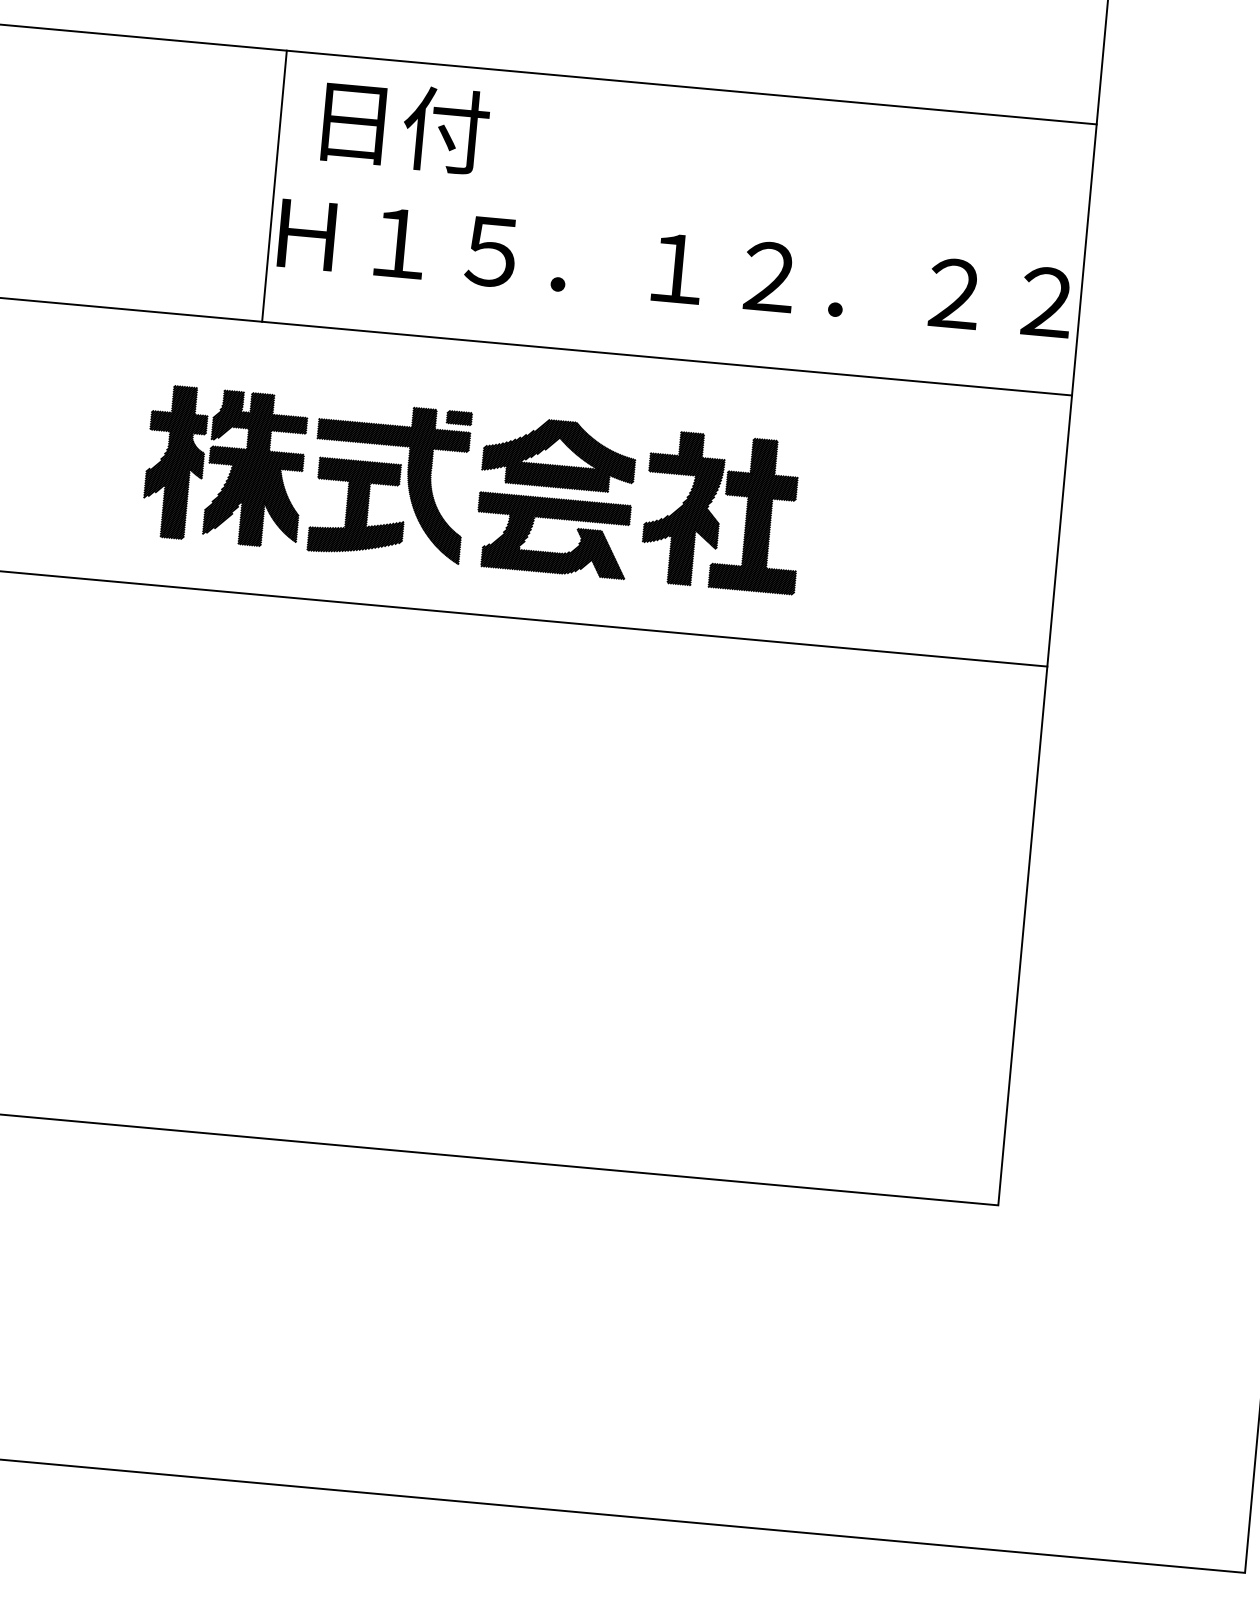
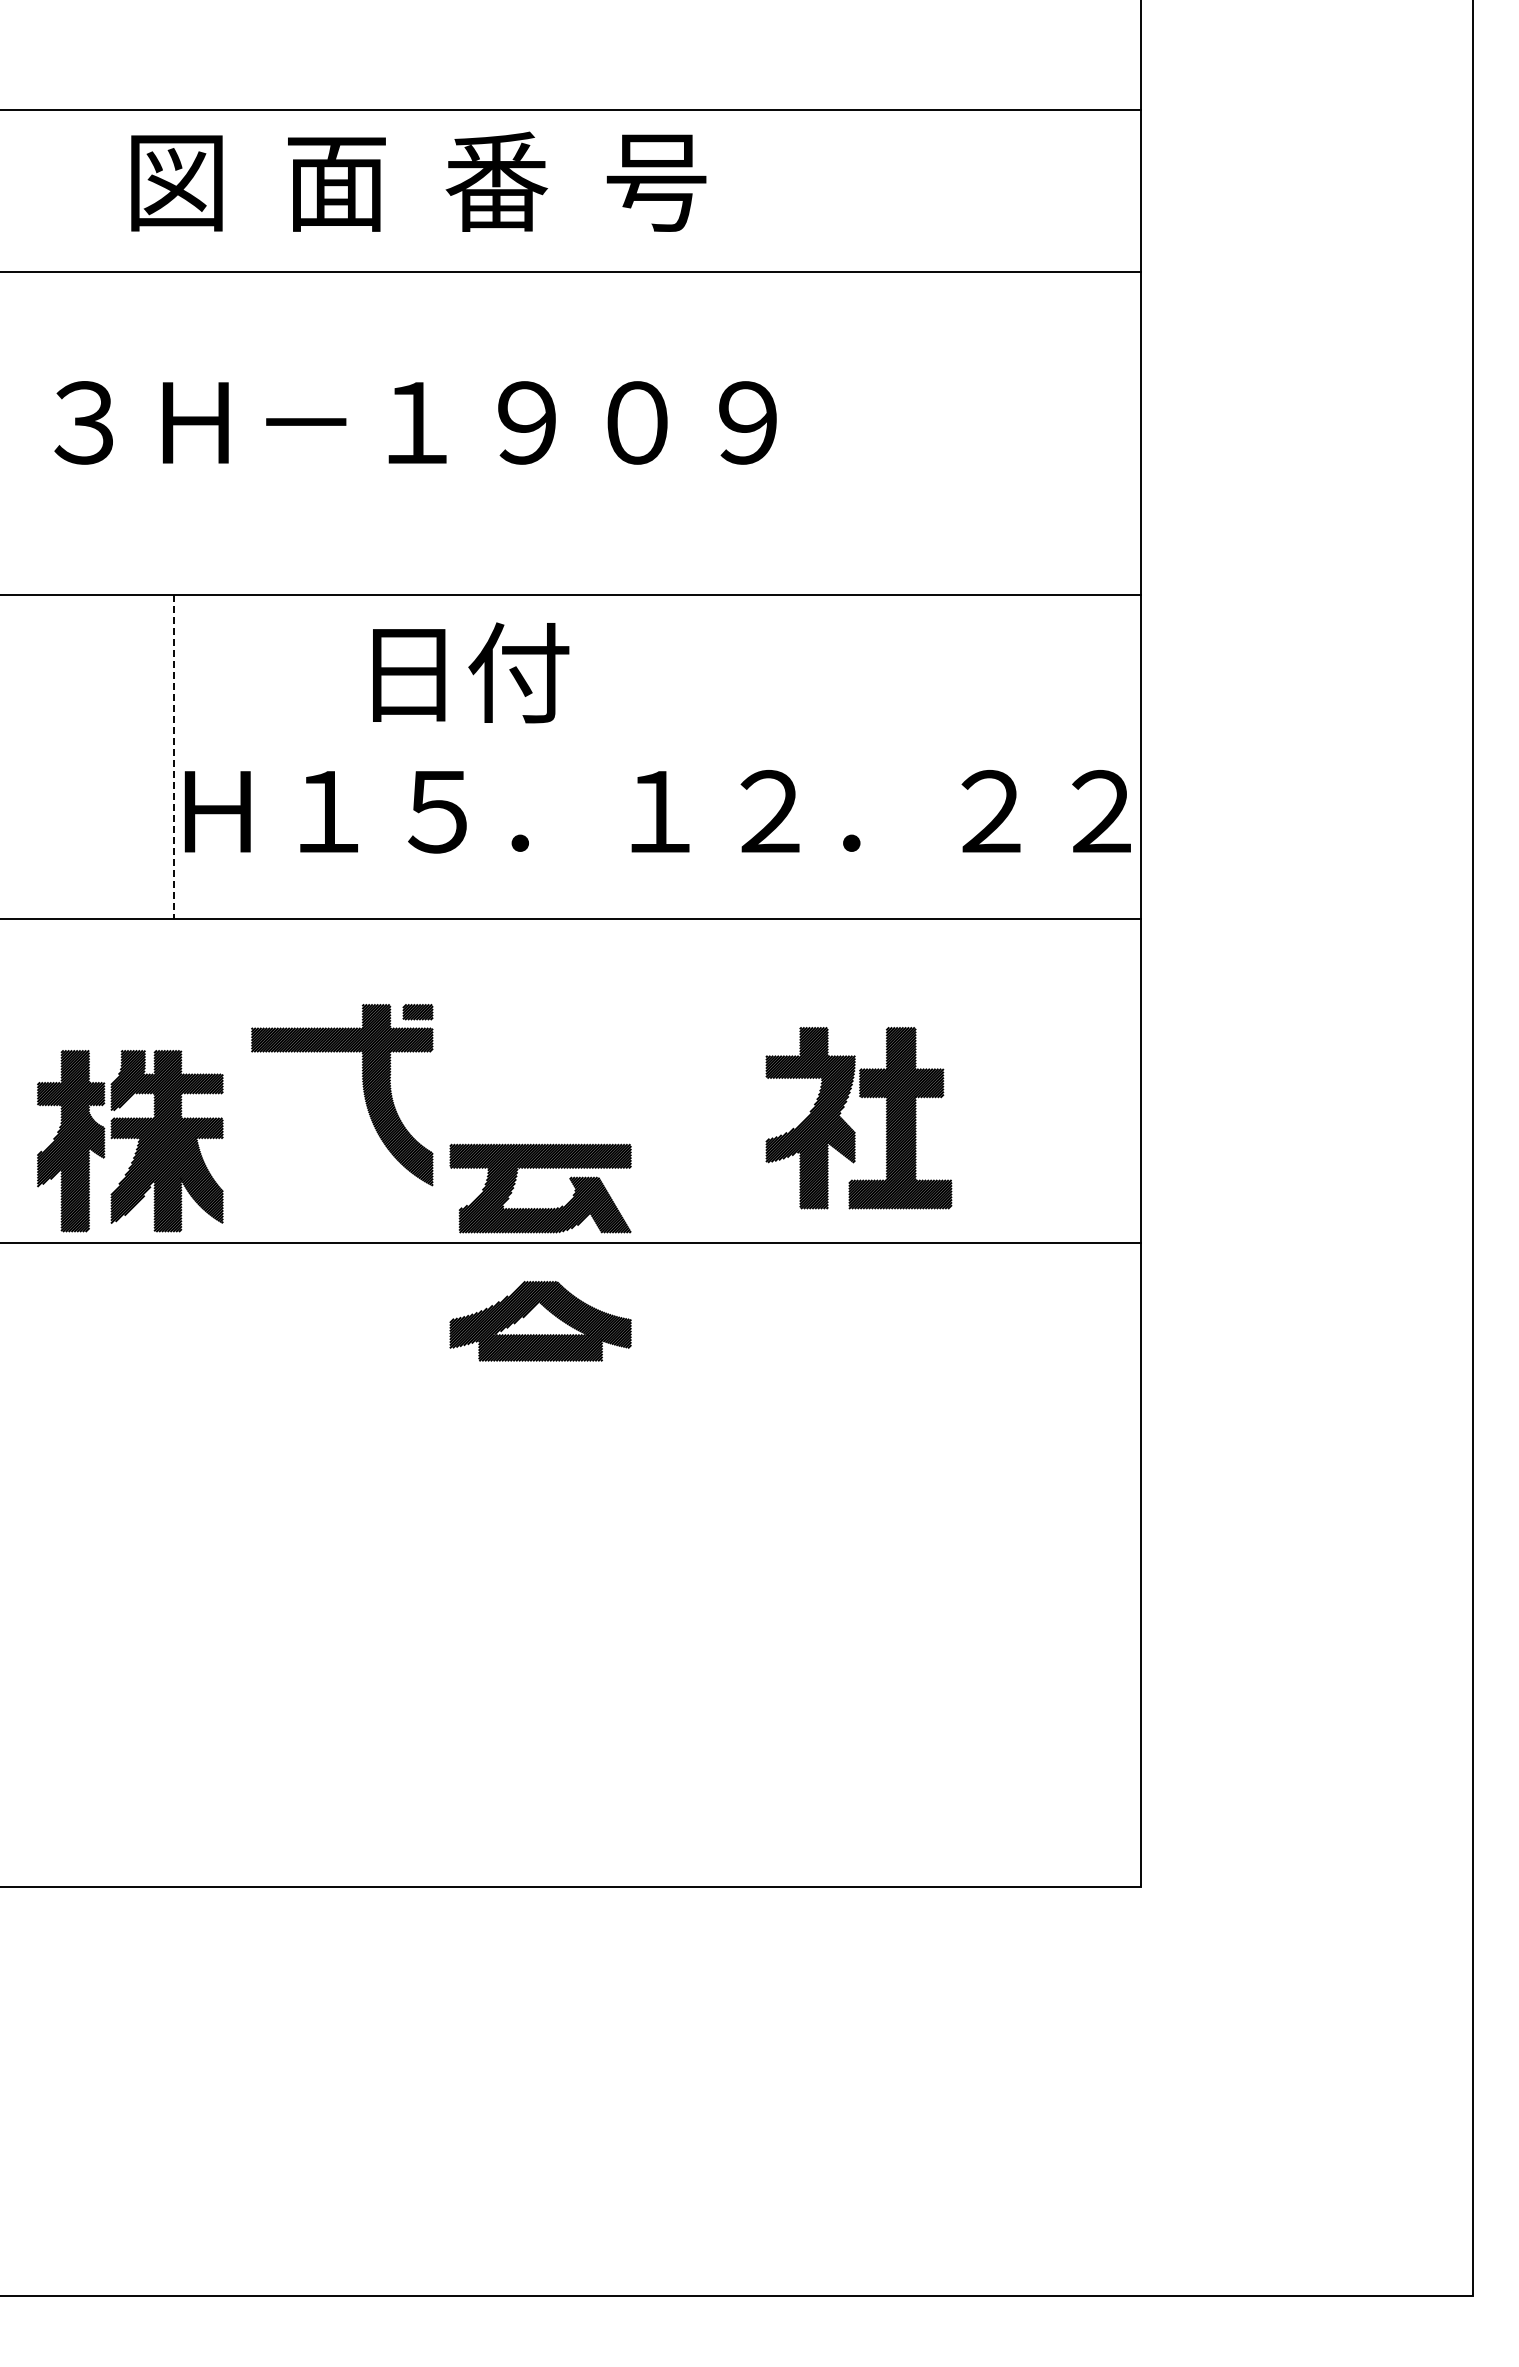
text: (406, 126) -> (471, 672), moved
line: (274, 186) -> (173, 757), solid -> dashed
part: (559, 454) -> (540, 1321), moved
part: (225, 467) -> (130, 1141), moved
part: (358, 507) -> (307, 1129), removed
part: (715, 518) -> (850, 1126), moved
part: (550, 552) -> (540, 1208), moved

